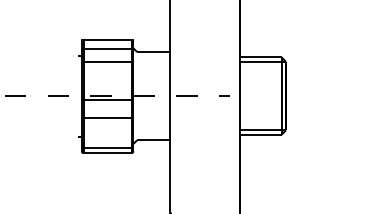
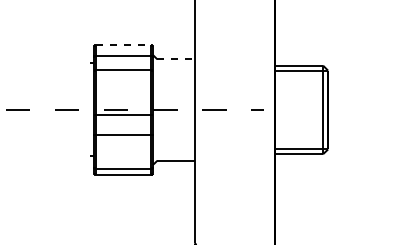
line: (107, 39) -> (123, 45), solid -> dashed
line: (153, 52) -> (176, 59), solid -> dashed

